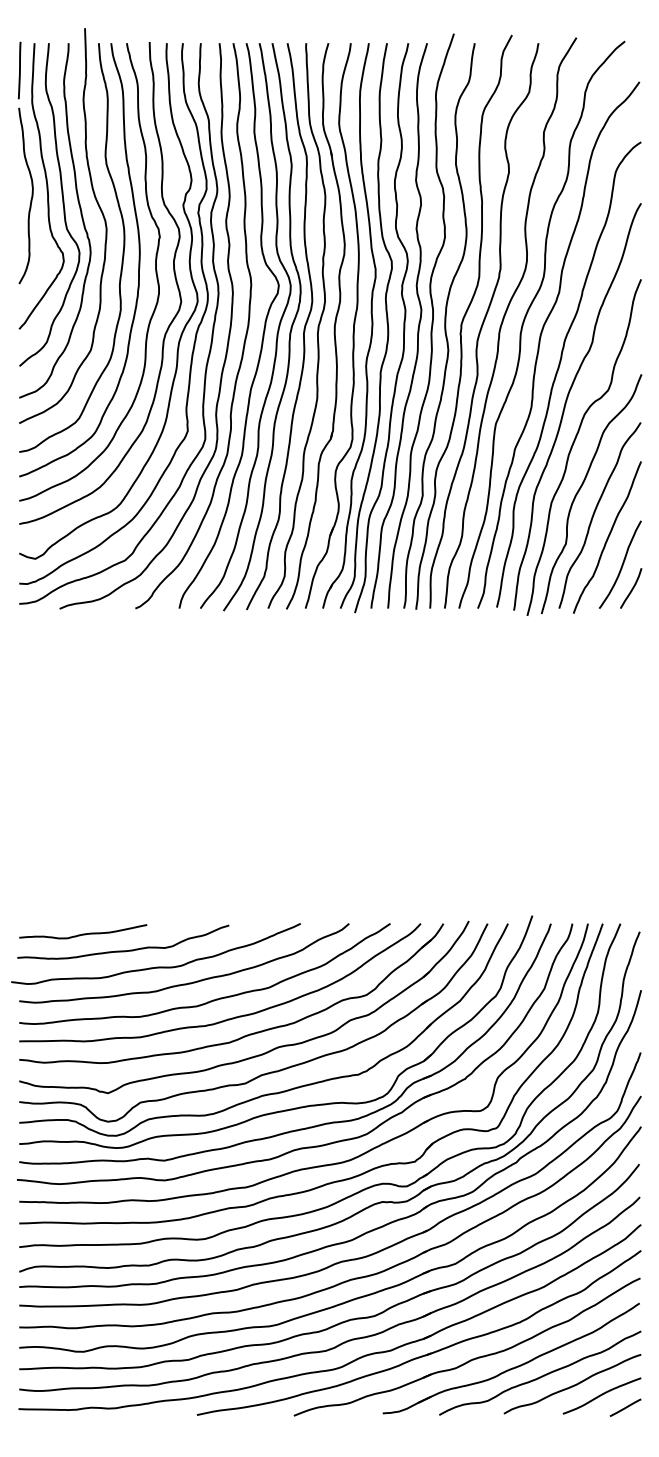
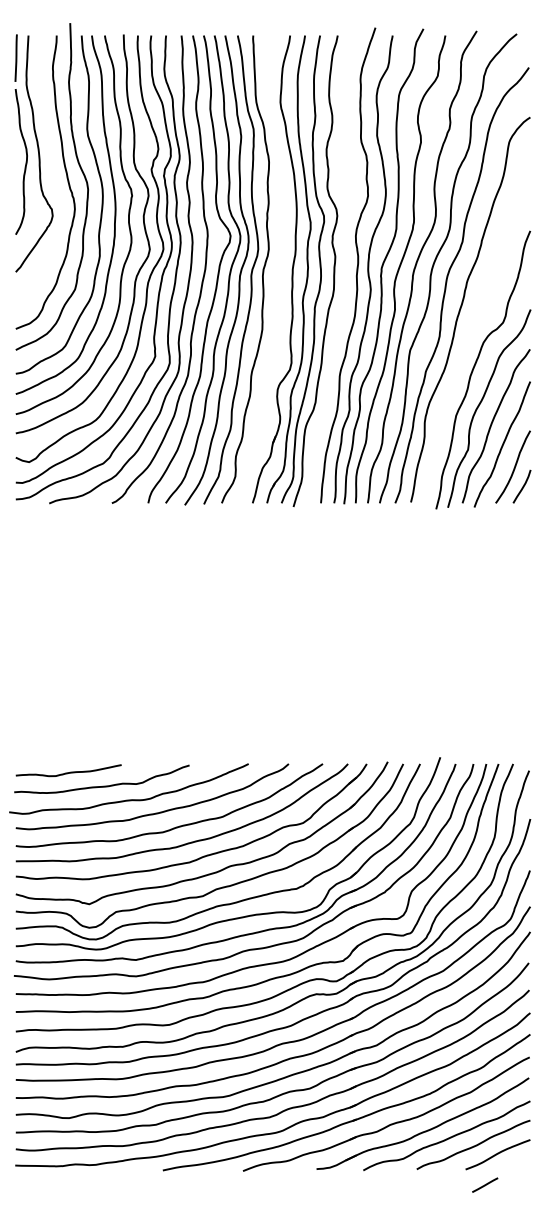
curve: (62, 204) -> (51, 168), removed
part: (333, 328) -> (275, 271), removed
curve: (417, 328) -> (345, 271), removed
curve: (567, 401) -> (469, 331), removed
line: (625, 1407) -> (485, 1184), moved

